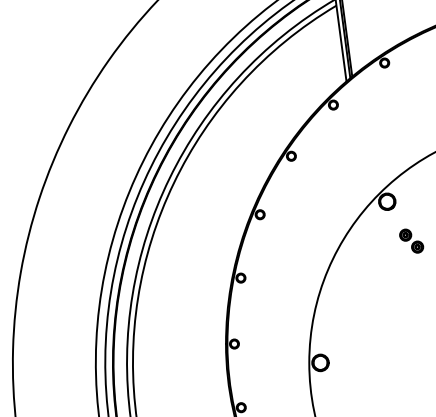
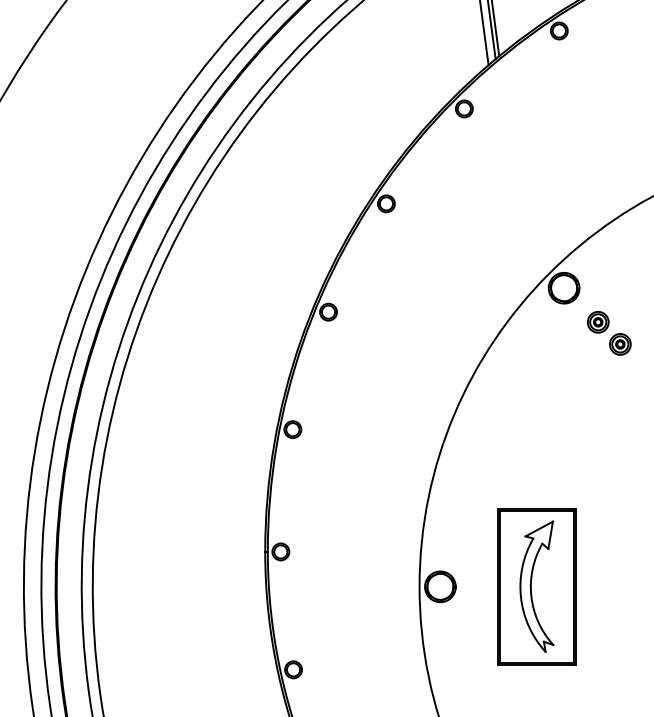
part: (411, 240) -> (609, 332), moved
part: (372, 362) -> (536, 586), added

